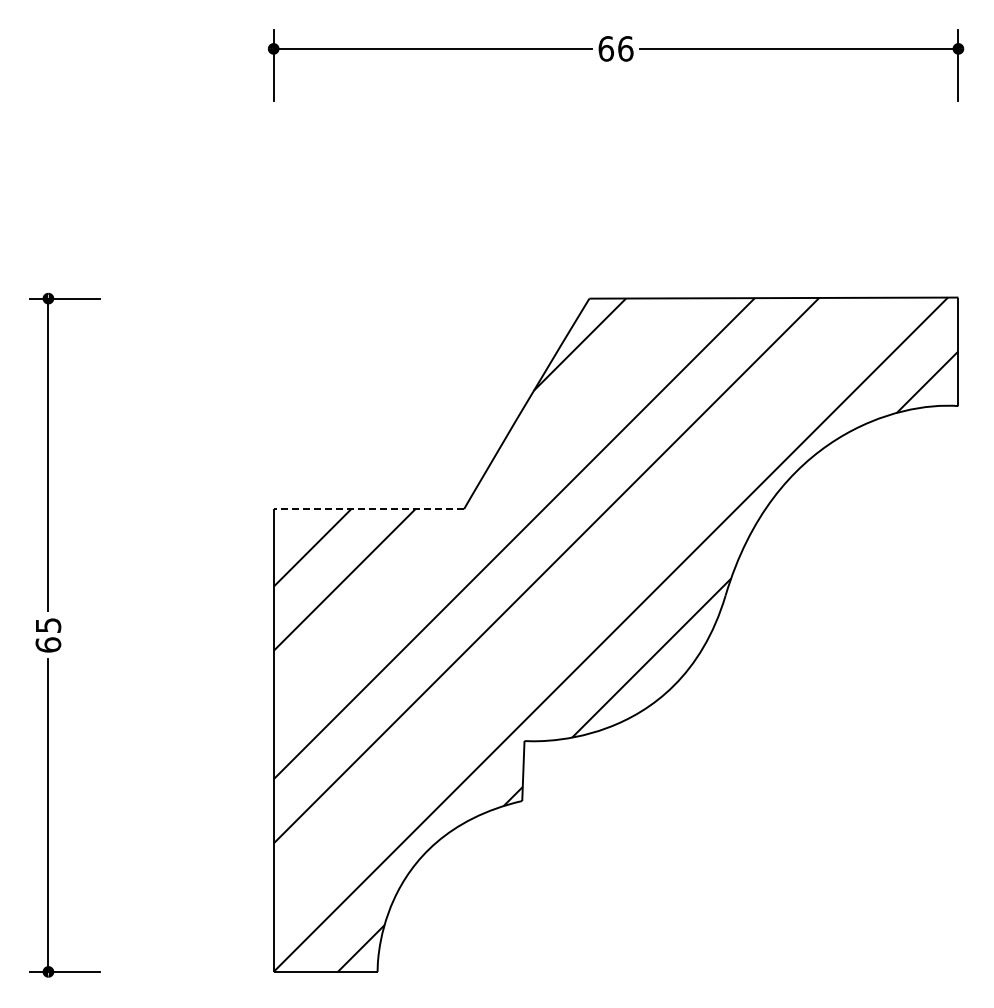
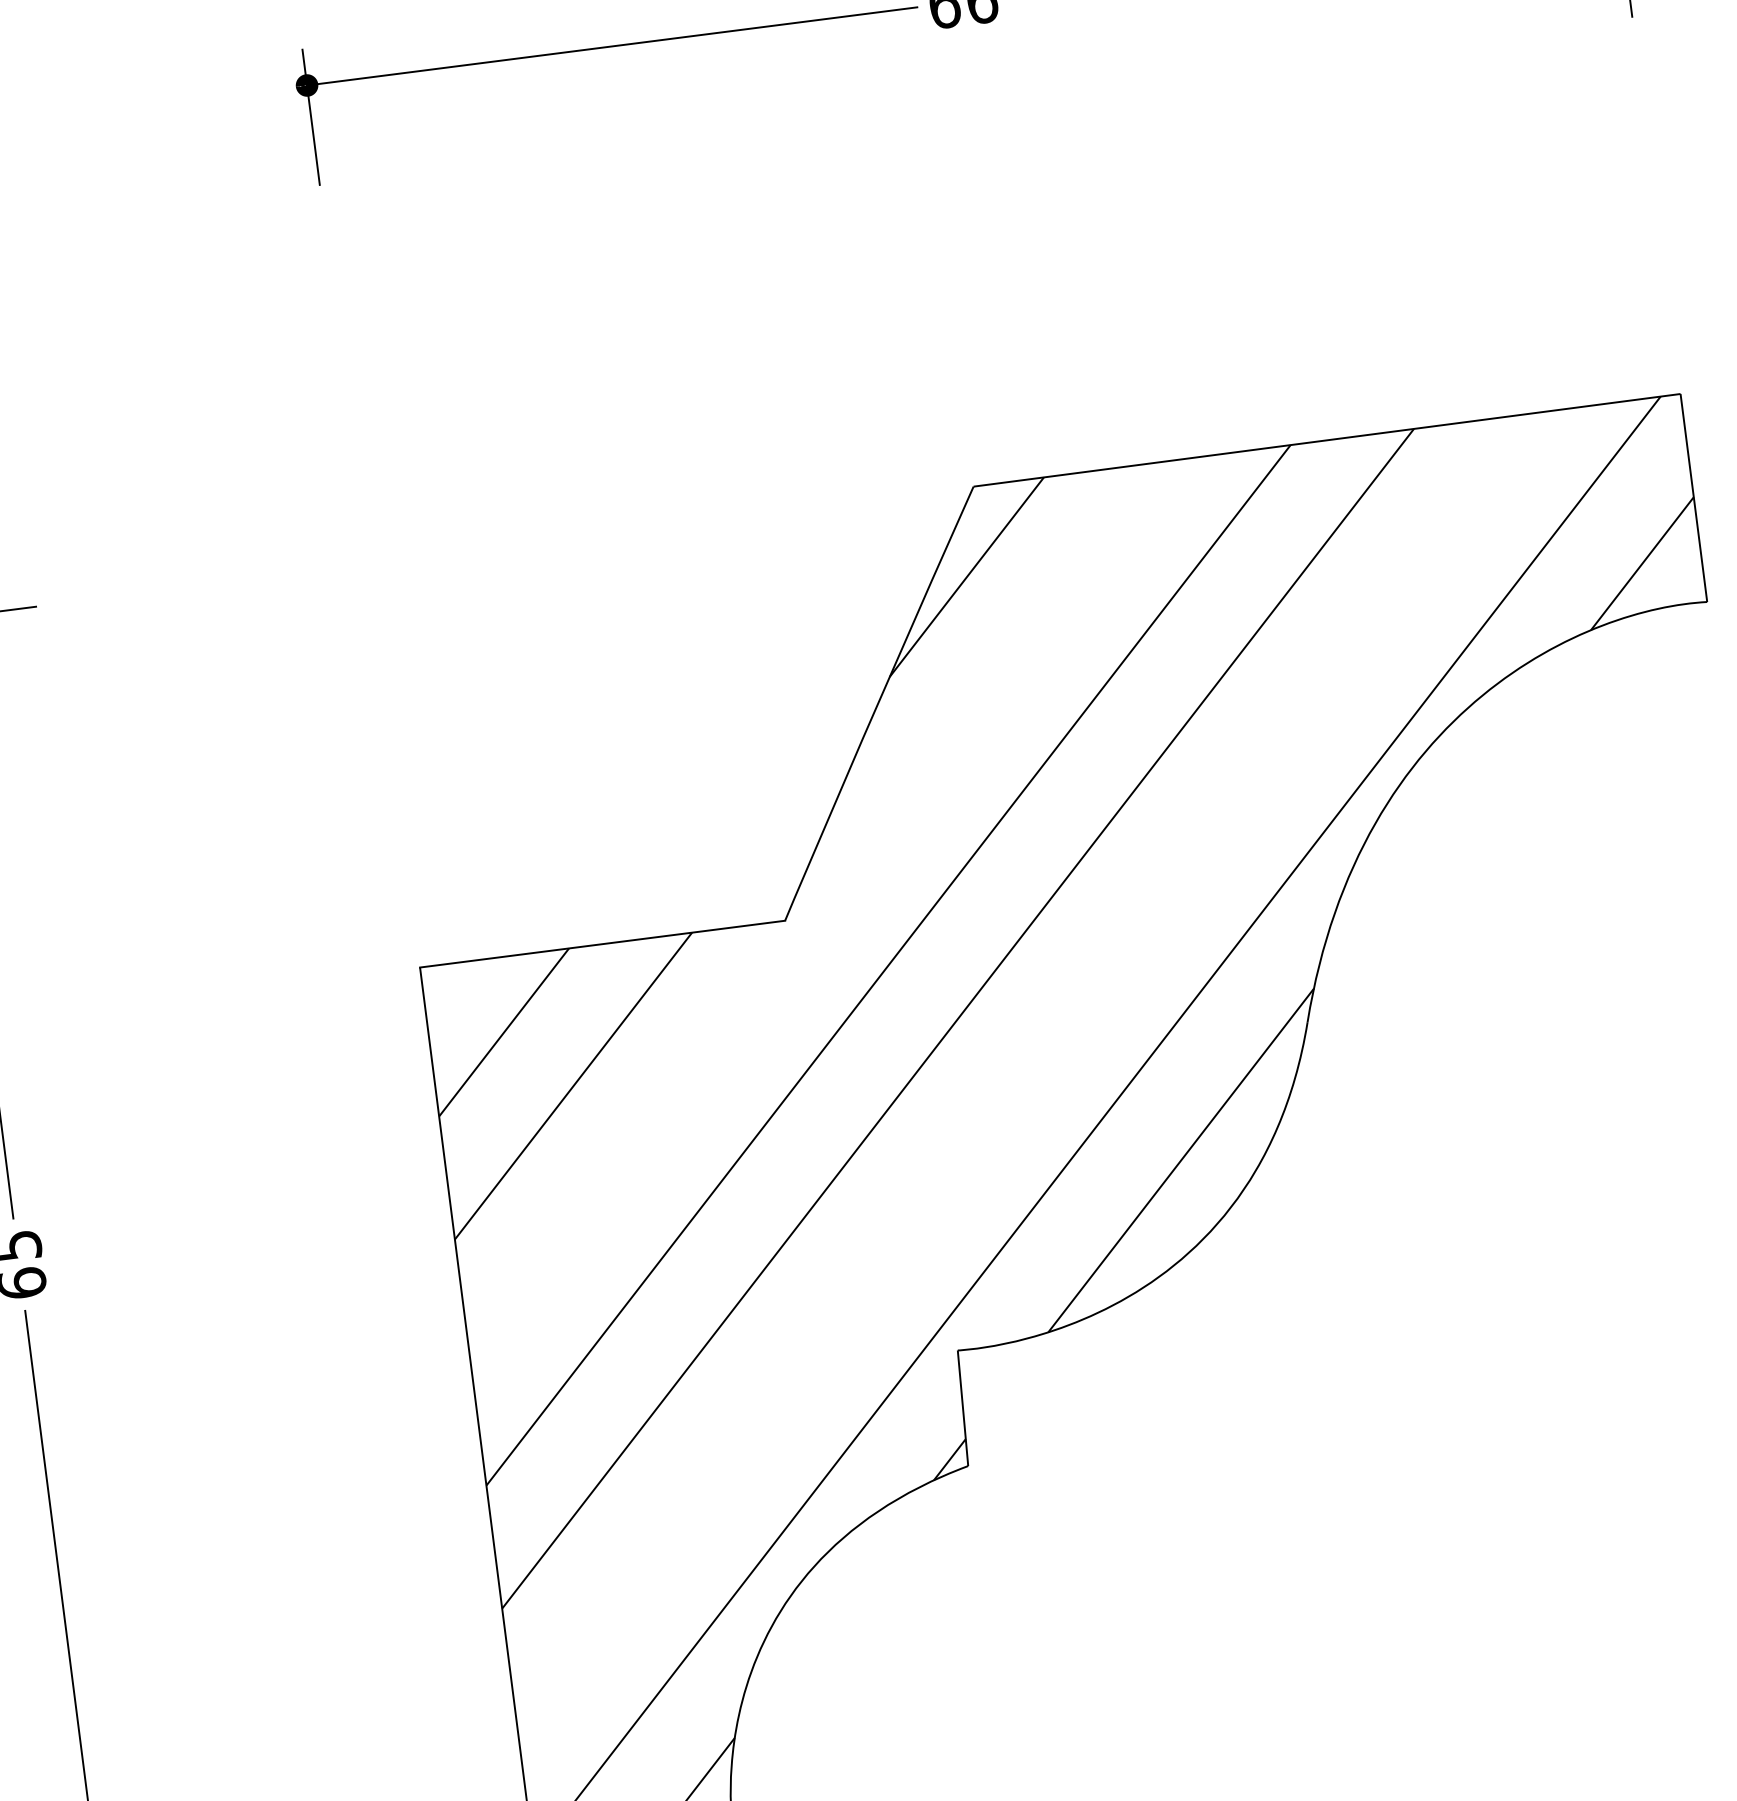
line: (368, 509) -> (601, 945), dashed -> solid

